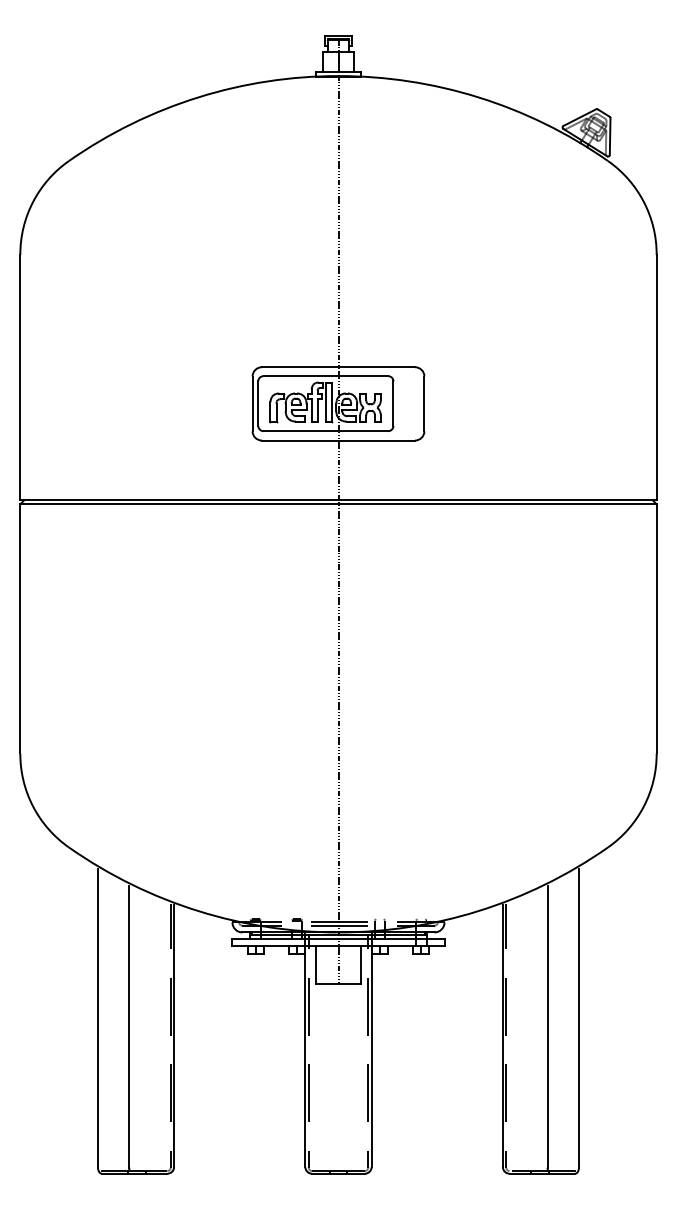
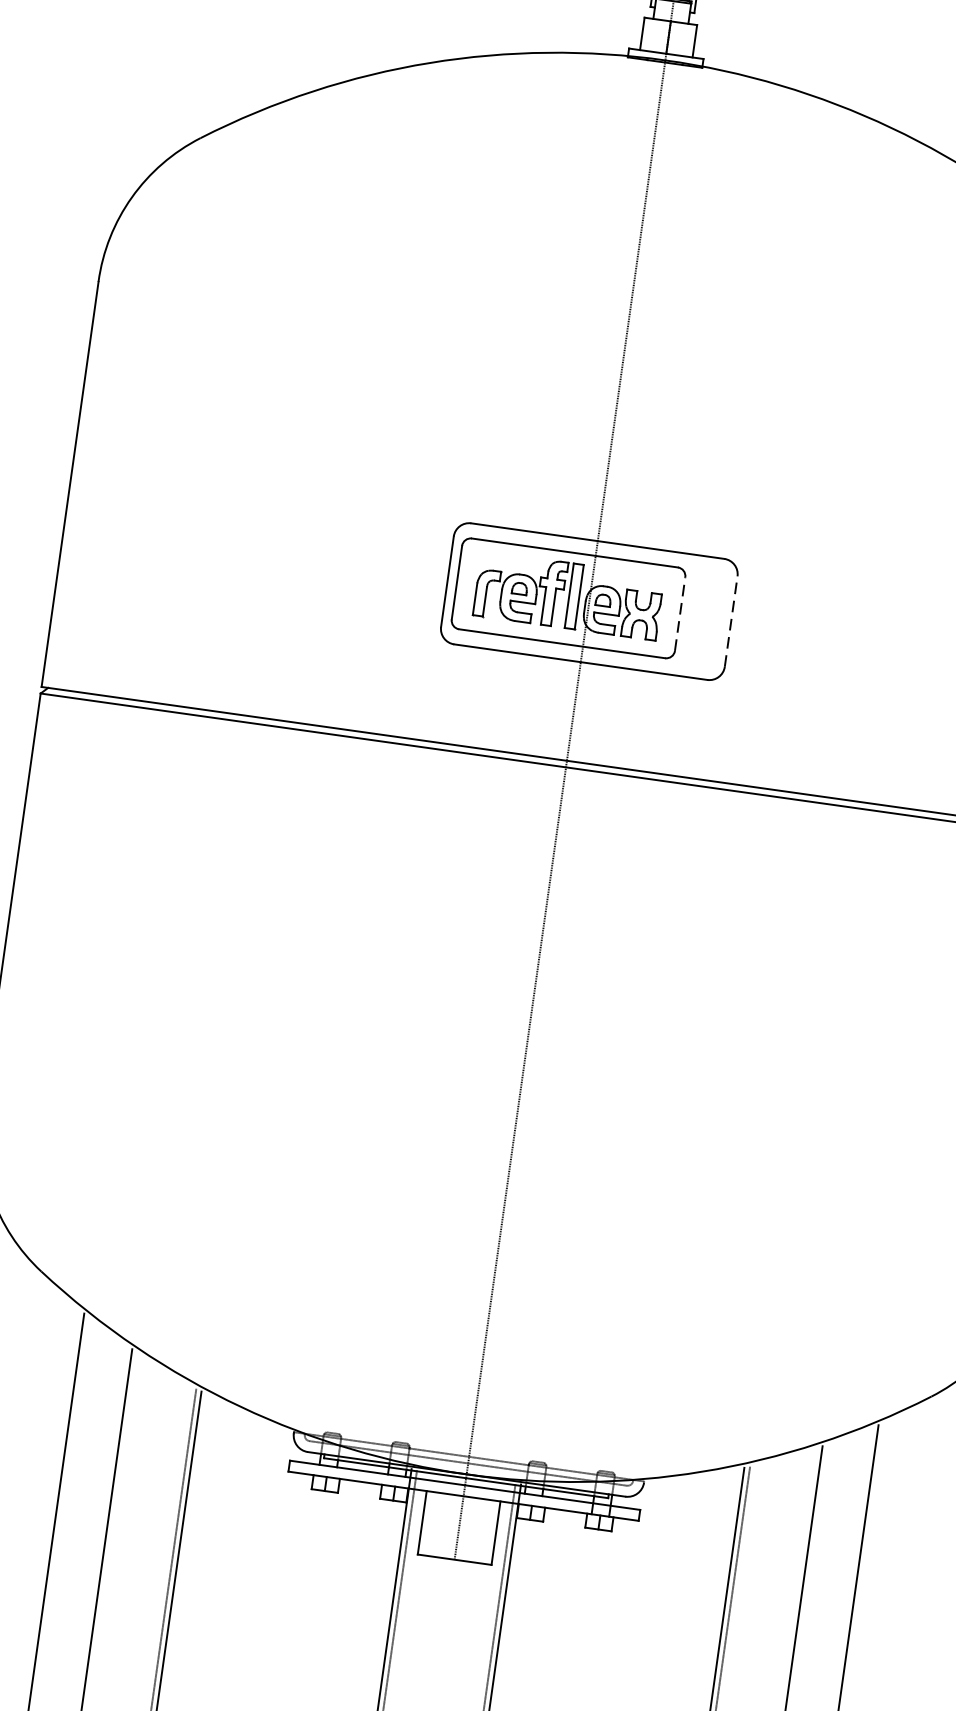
line: (393, 403) -> (680, 613), solid -> dashed
line: (424, 403) -> (731, 620), solid -> dashed

